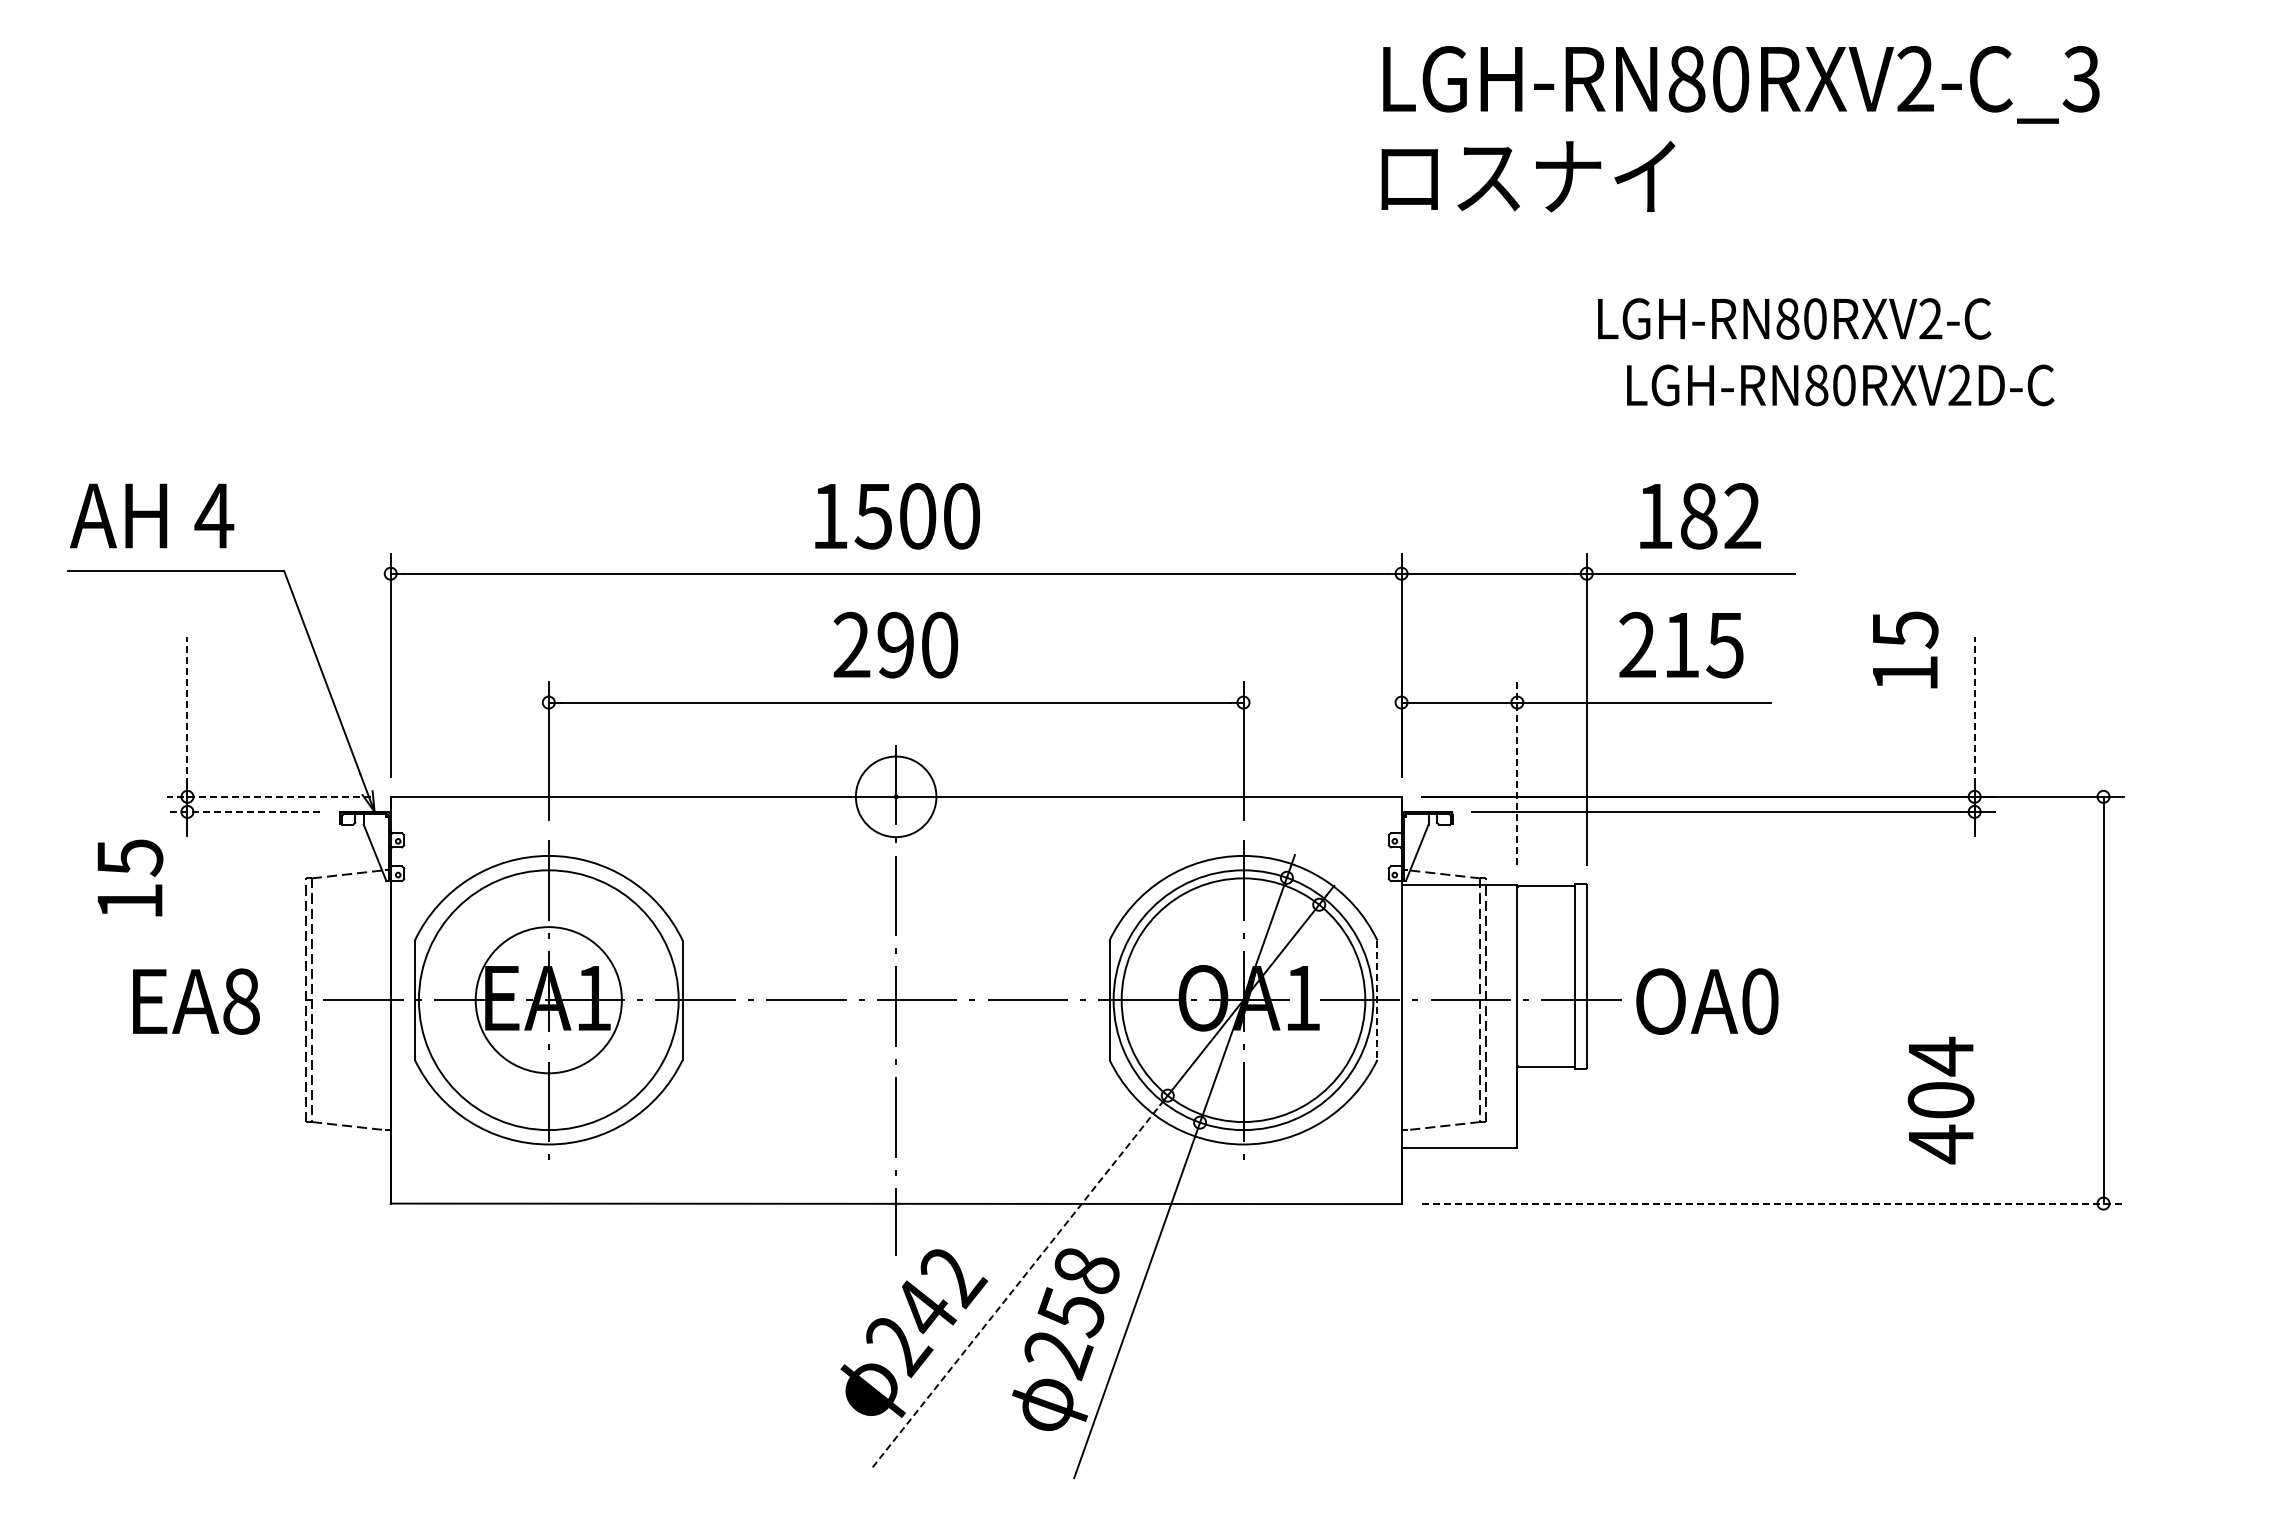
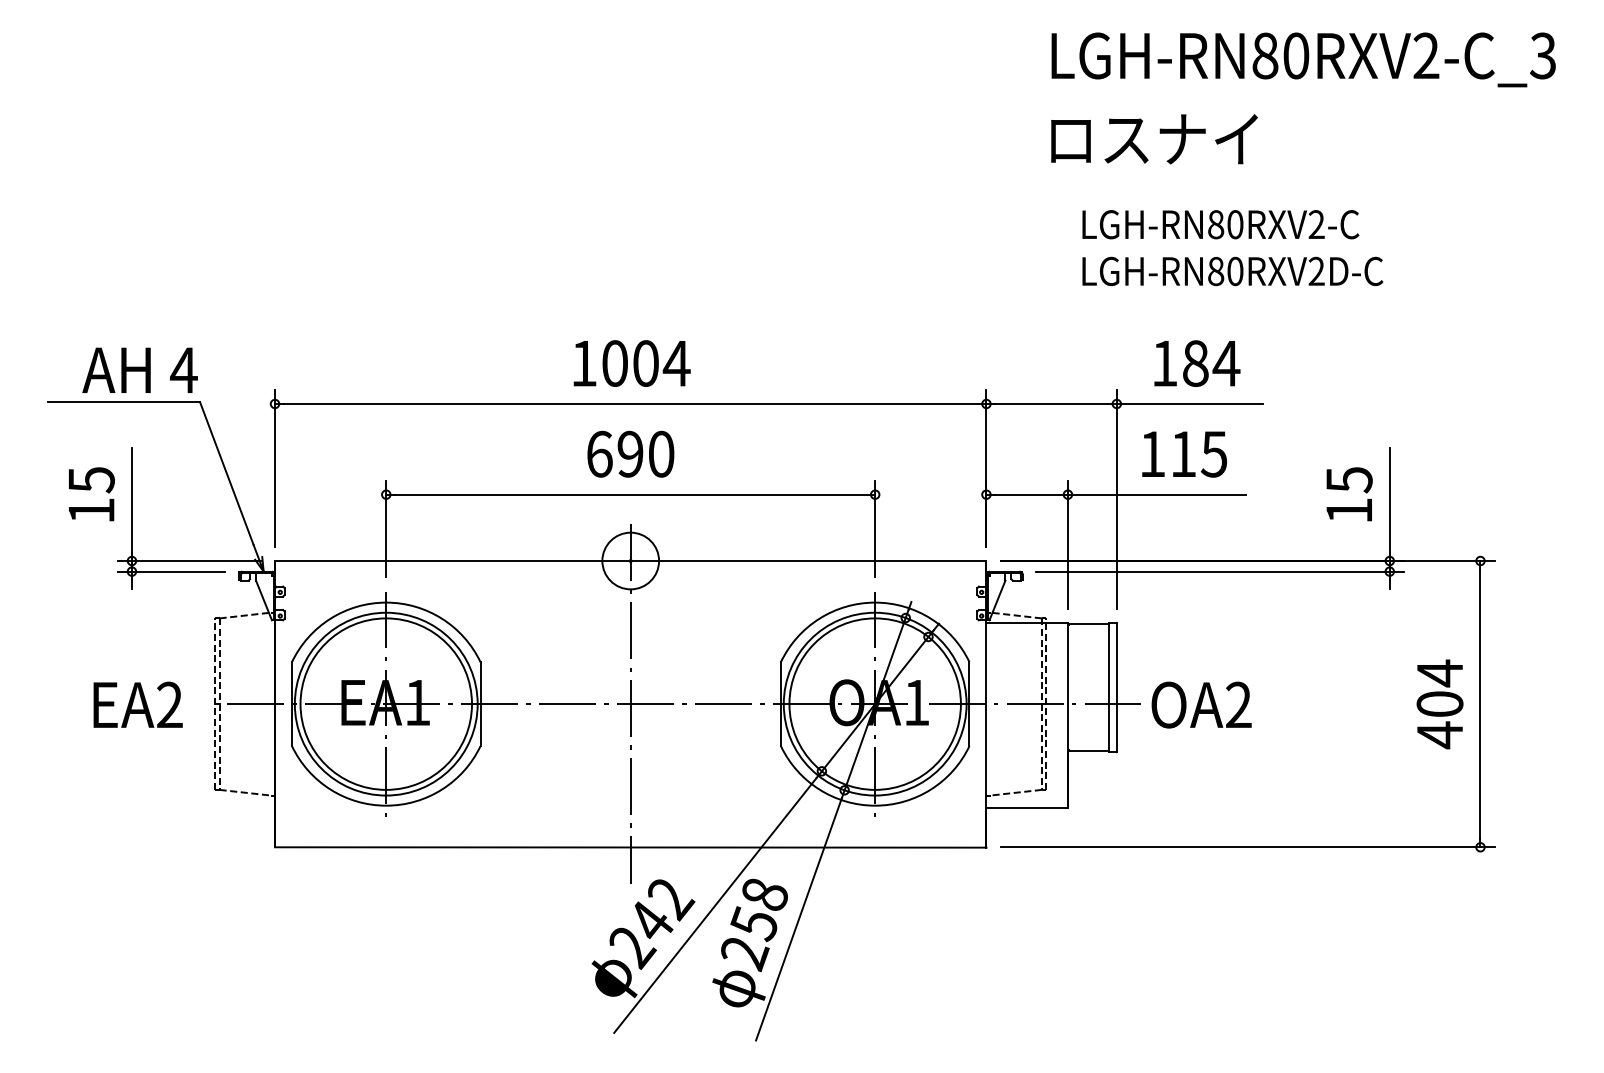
text: (1741, 84) -> (1303, 59), moved
text: (1528, 176) -> (1154, 139), moved
text: (1794, 318) -> (1220, 224), moved
text: (1840, 385) -> (1232, 271), moved
text: (152, 515) -> (140, 370), moved
text: (1742, 515) -> (1226, 363), 182 -> 184
text: (917, 516) -> (645, 363), 1500 -> 1004
text: (851, 644) -> (599, 453), 290 -> 690
text: (1637, 644) -> (1152, 453), 215 -> 115
text: (1905, 649) -> (1349, 493), moved
line: (187, 710) -> (131, 500), dashed -> solid
line: (1974, 710) -> (1389, 500), dashed -> solid
line: (1517, 773) -> (1068, 544), dashed -> solid
line: (268, 796) -> (188, 560), dashed -> solid
line: (243, 811) -> (171, 571), dashed -> solid
text: (130, 877) -> (91, 493), moved
circle: (548, 1000) -> (386, 704), size x1.67
line: (1377, 1000) -> (969, 704), dashed -> solid
text: (241, 1001) -> (169, 705), EA8 -> EA2
text: (1760, 1001) -> (1239, 705), OA0 -> OA2
text: (1940, 1100) -> (1439, 704), moved
line: (1772, 1203) -> (1247, 847), dashed -> solid
line: (1016, 1285) -> (715, 904), dashed -> solid

